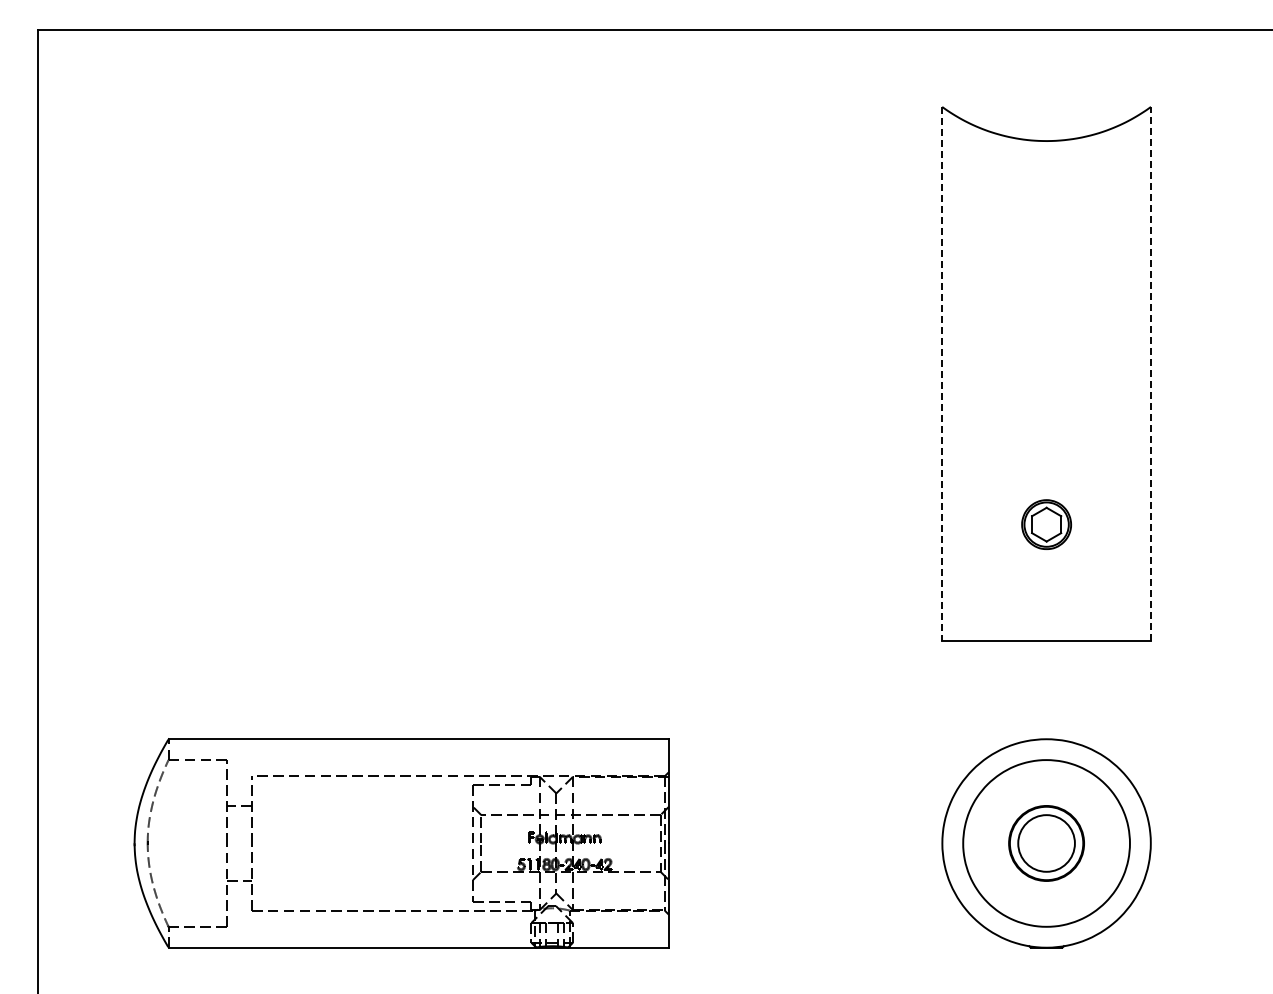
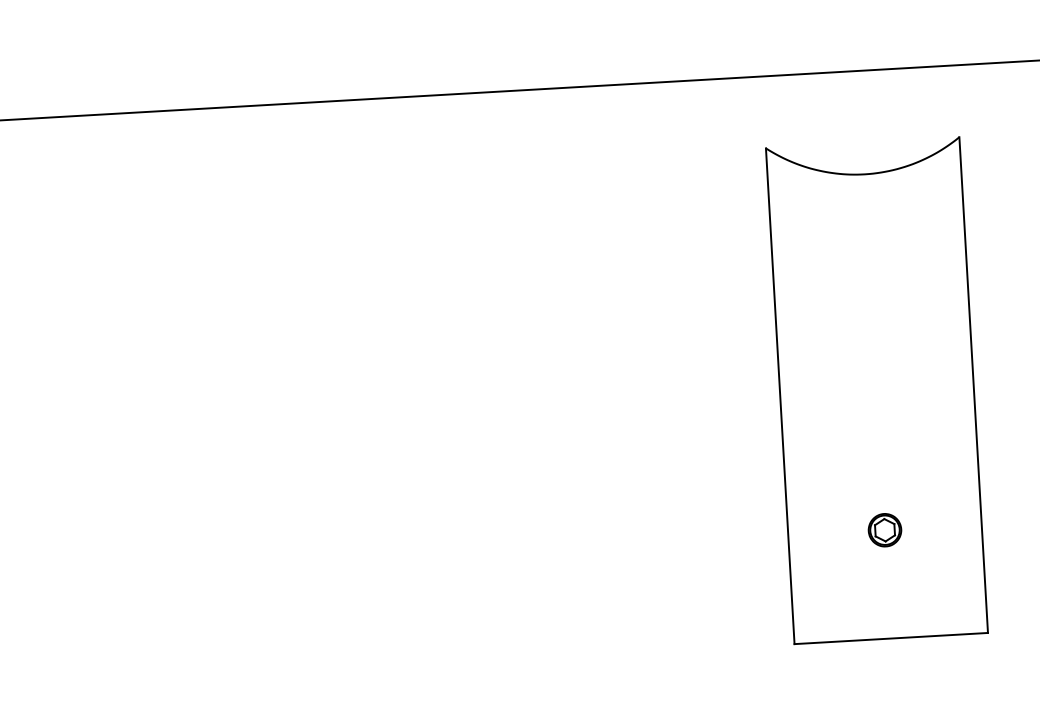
line: (1150, 373) -> (973, 384), dashed -> solid
line: (942, 374) -> (780, 396), dashed -> solid
part: (1046, 524) -> (884, 530), size x0.71

